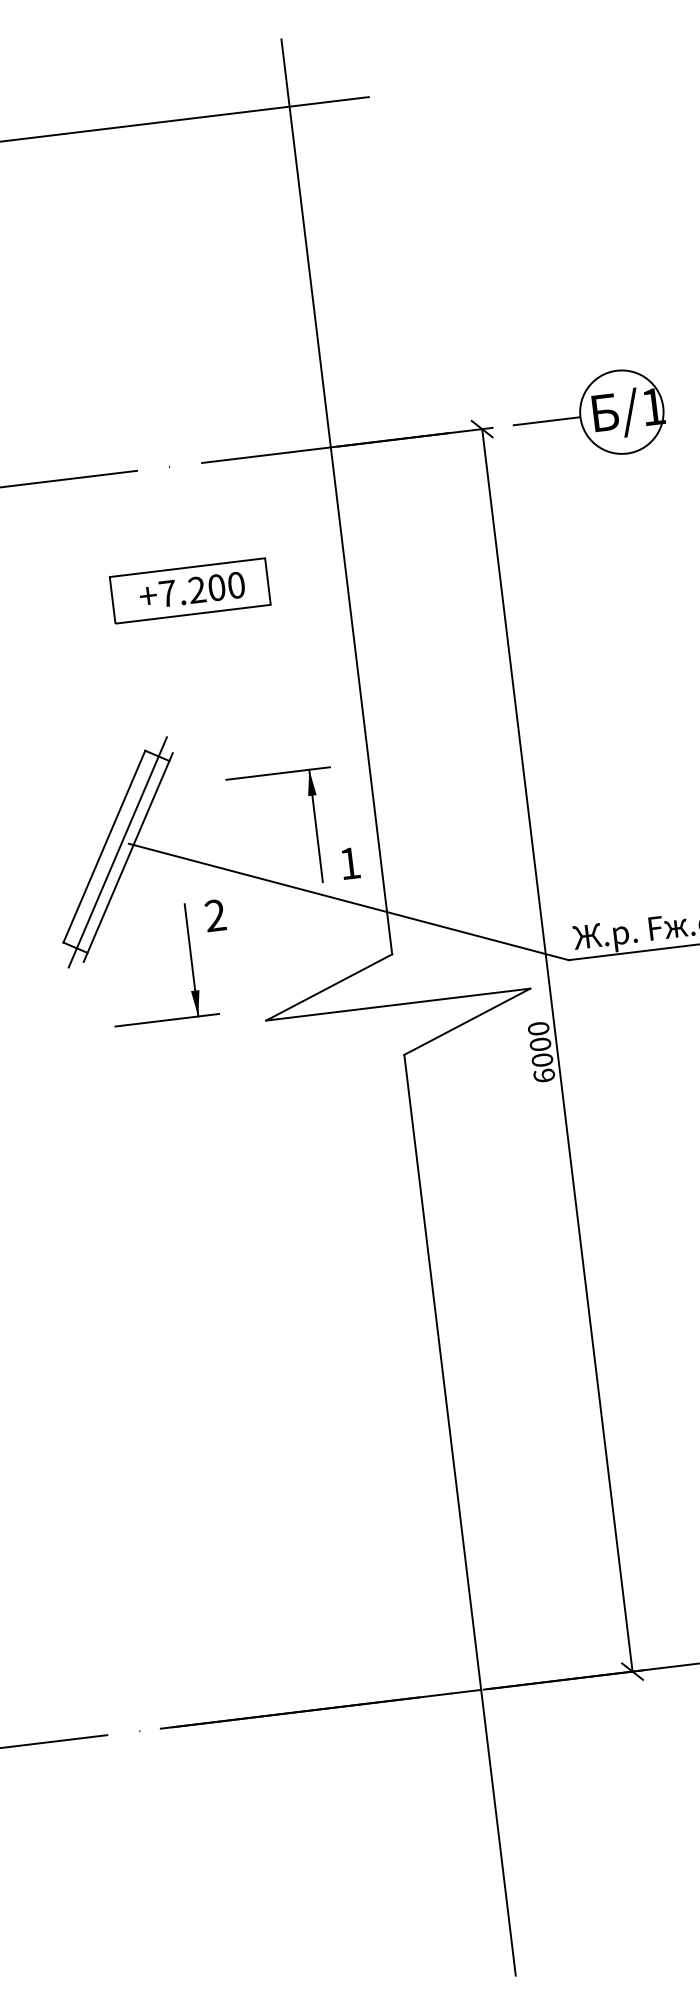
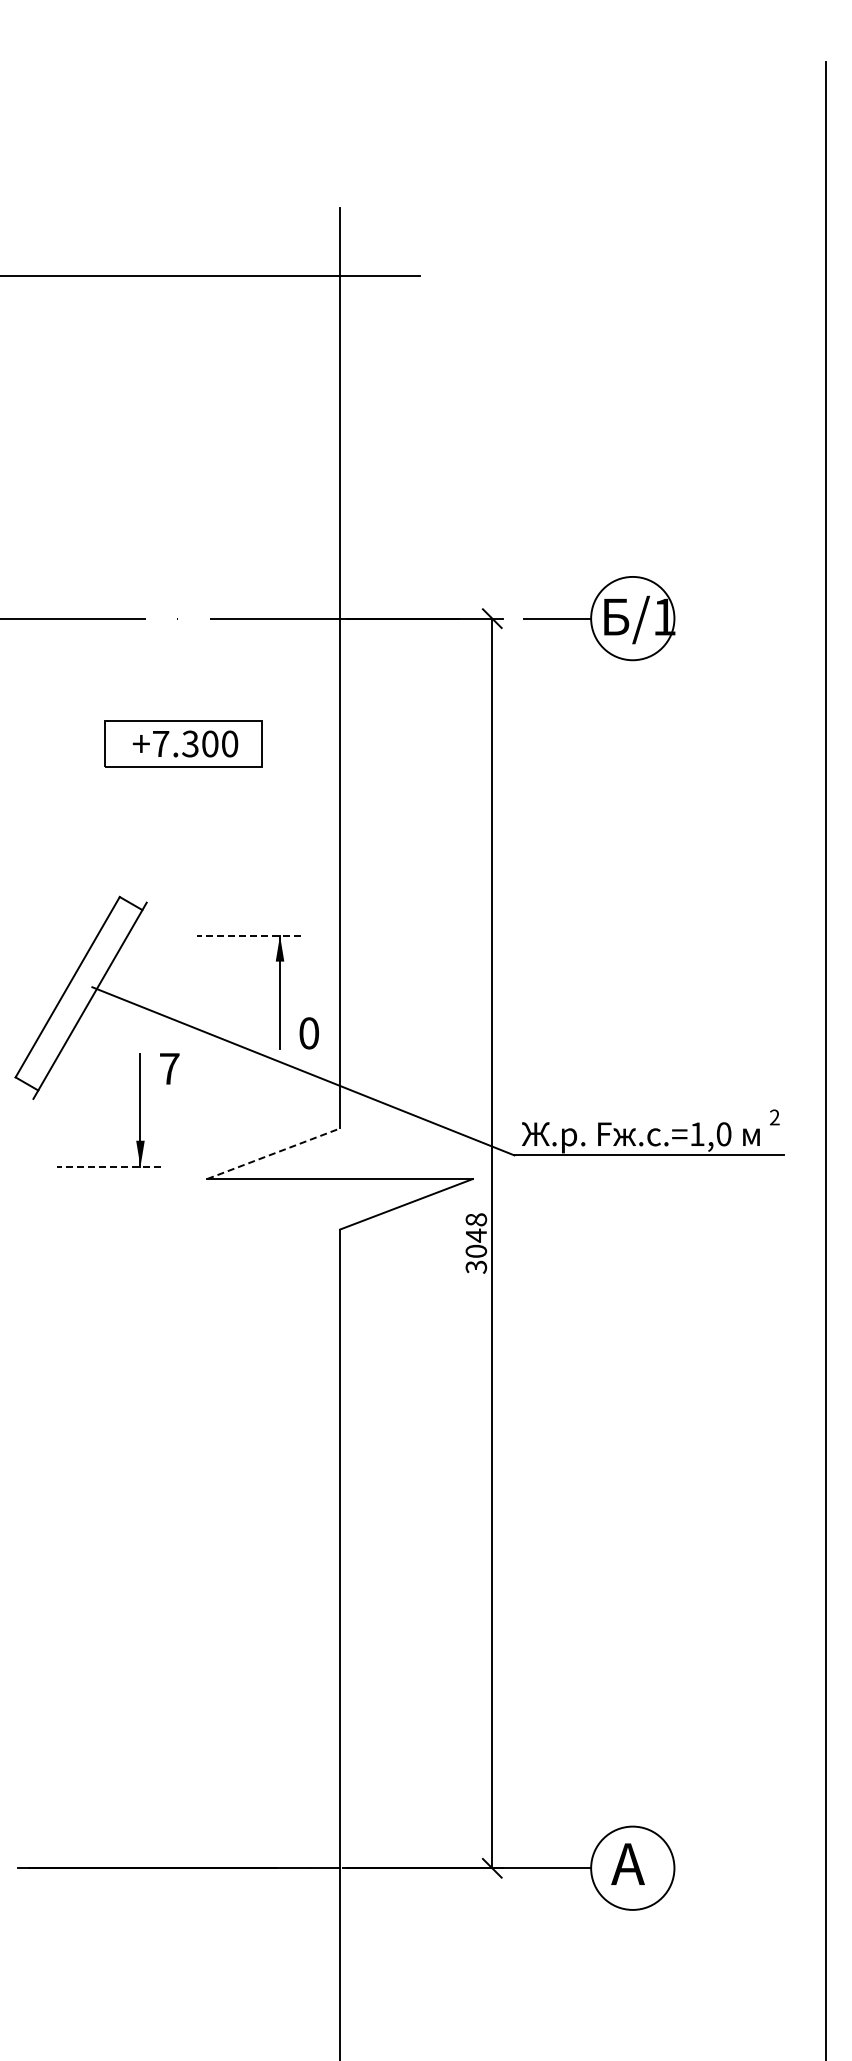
text: (197, 590) -> (190, 744), +7.200 -> +7.300
line: (277, 773) -> (248, 935), solid -> dashed
line: (116, 852) -> (79, 994), removed
text: (349, 863) -> (308, 1033), 1 -> 0
text: (215, 915) -> (169, 1068), 2 -> 7
line: (329, 987) -> (274, 1153), solid -> dashed
line: (166, 1020) -> (108, 1166), solid -> dashed
text: (541, 1052) -> (476, 1243), 6000 -> 3048

